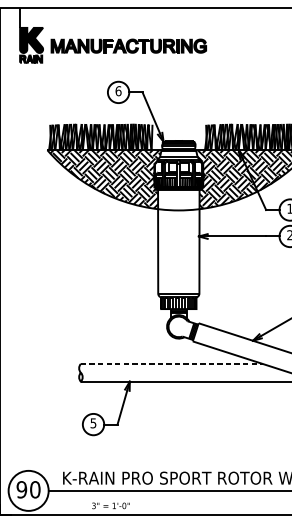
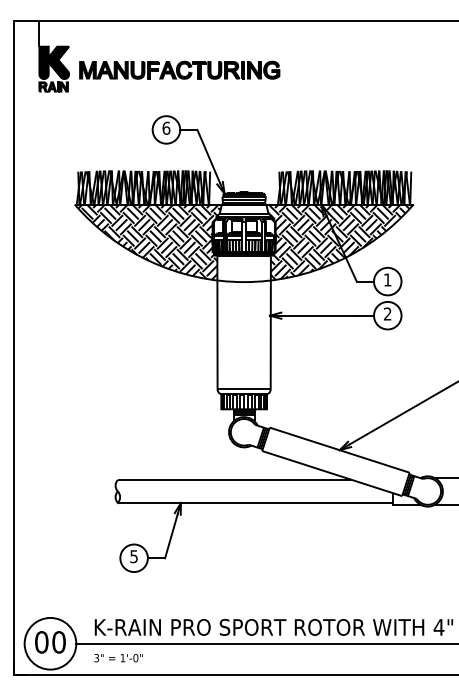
line: (172, 363) -> (235, 479), dashed -> solid
text: (21, 489) -> (41, 642), 90 -> 00
text: (110, 506) -> (118, 658), moved

